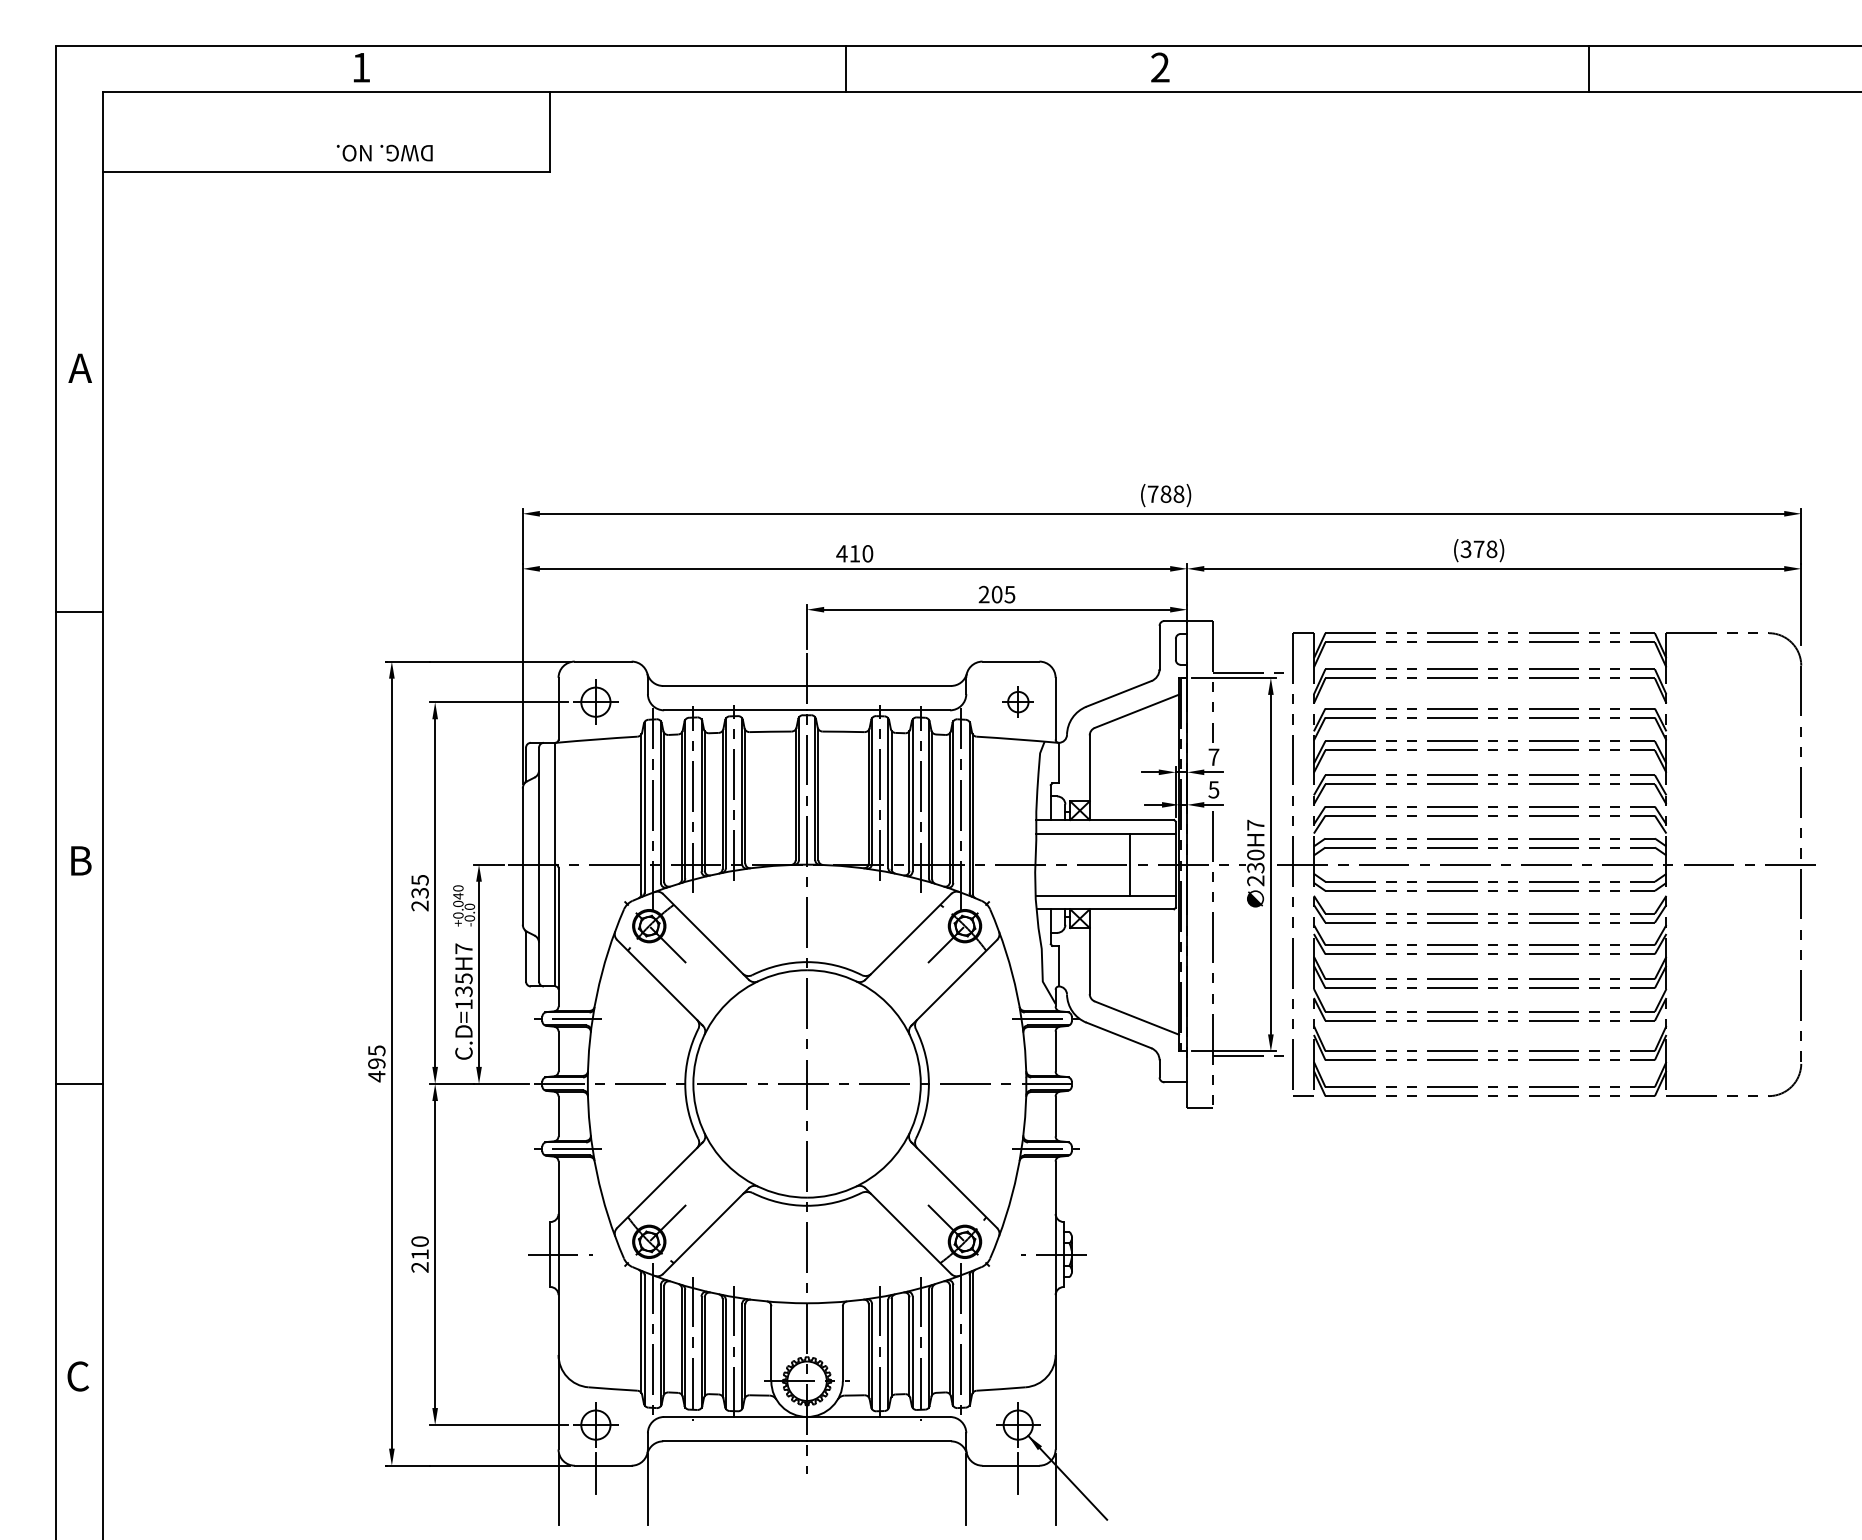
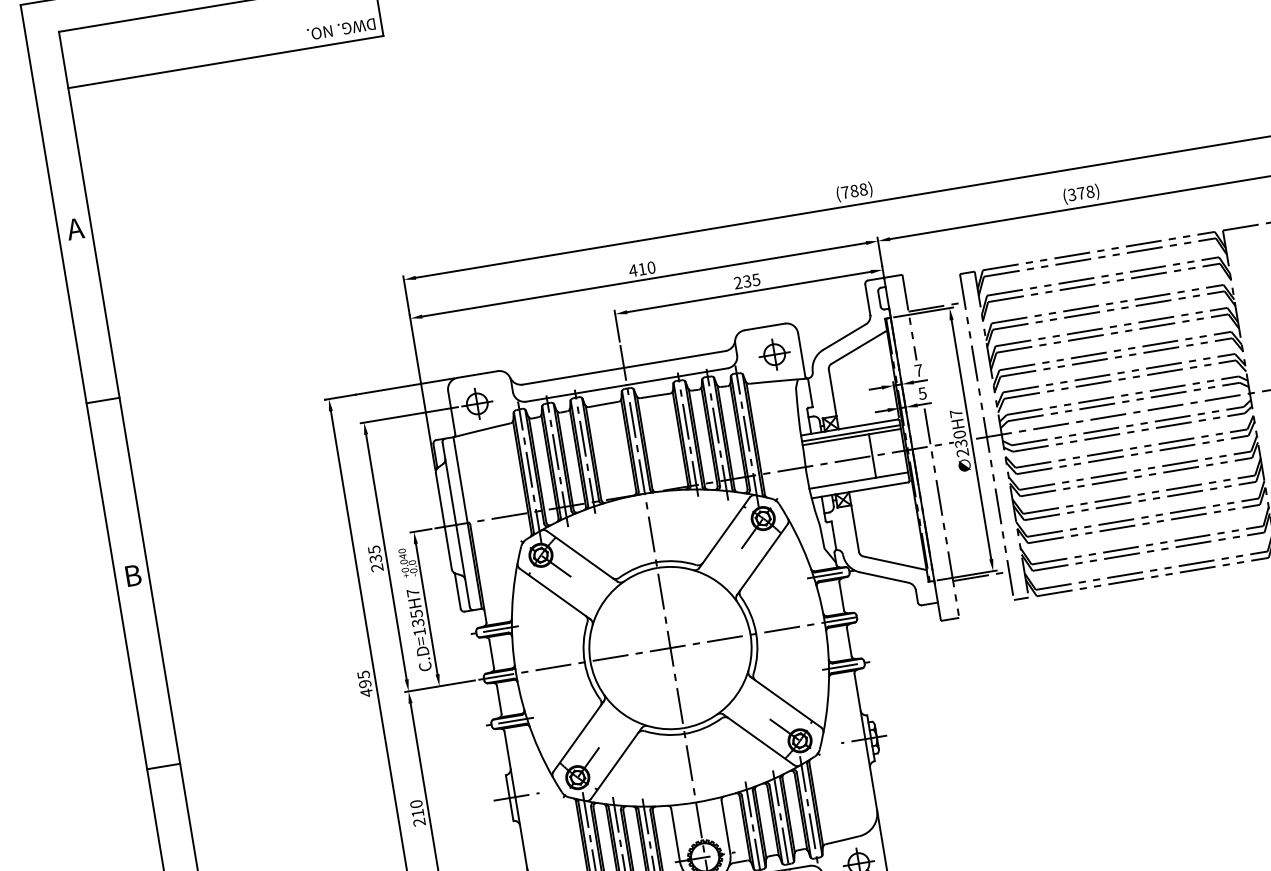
text: (384, 152) -> (341, 28), moved
text: (996, 594) -> (746, 281), 205 -> 235
part: (1018, 701) -> (774, 354), size x1.43
line: (1105, 828) -> (850, 433), added
line: (78, 1083) -> (163, 766), moved

